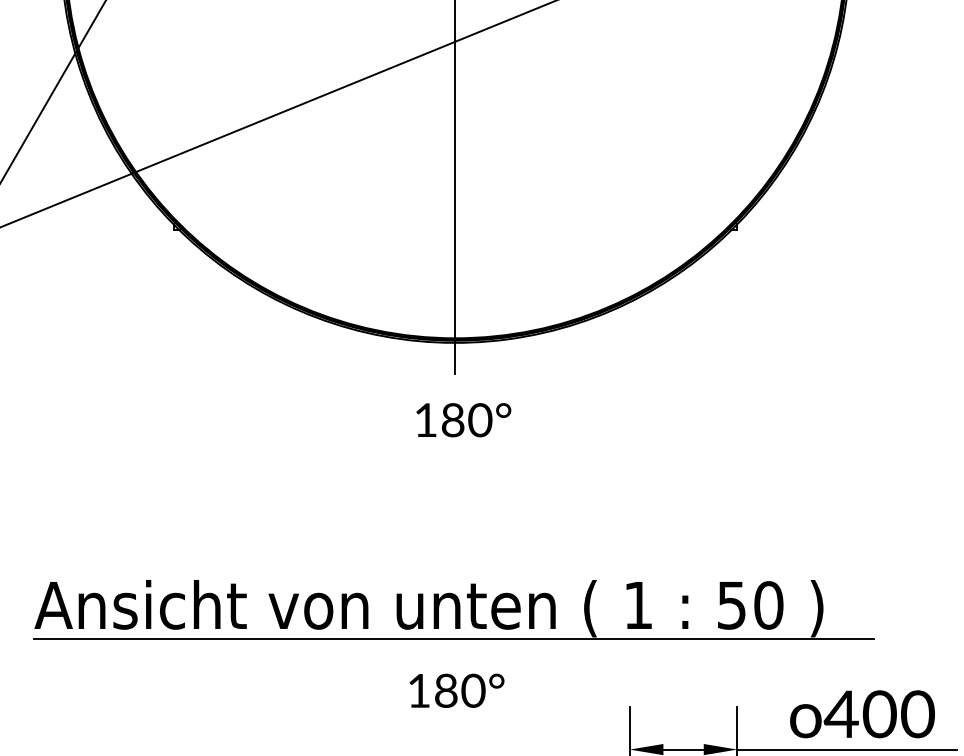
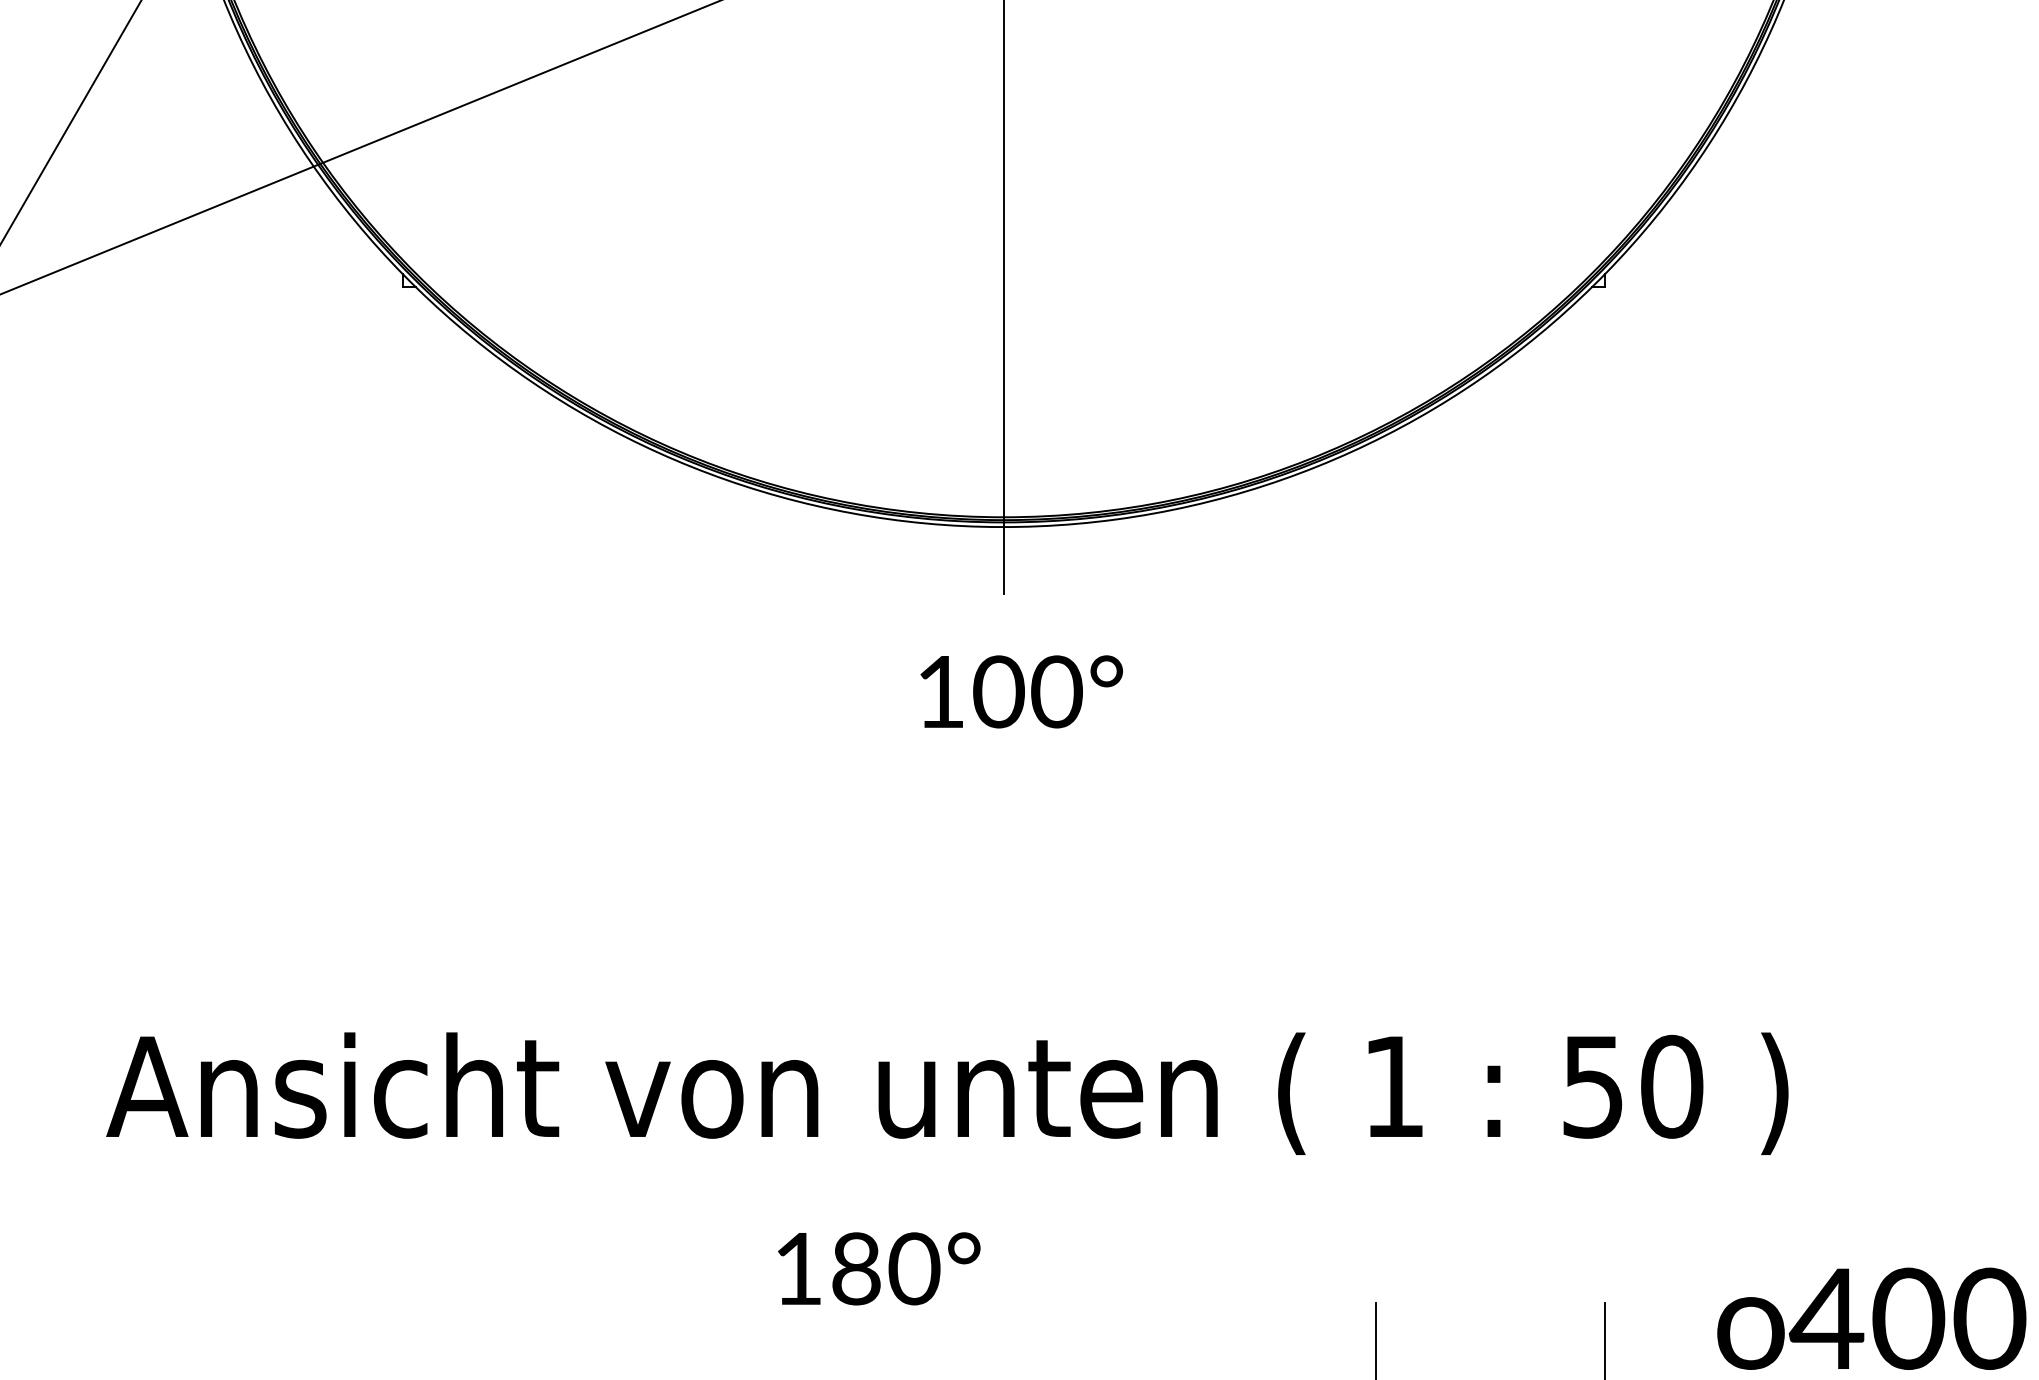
text: (453, 420) -> (999, 692), 180° -> 100°
line: (453, 639) -> (999, 1159), removed
text: (456, 690) -> (878, 1268), moved

